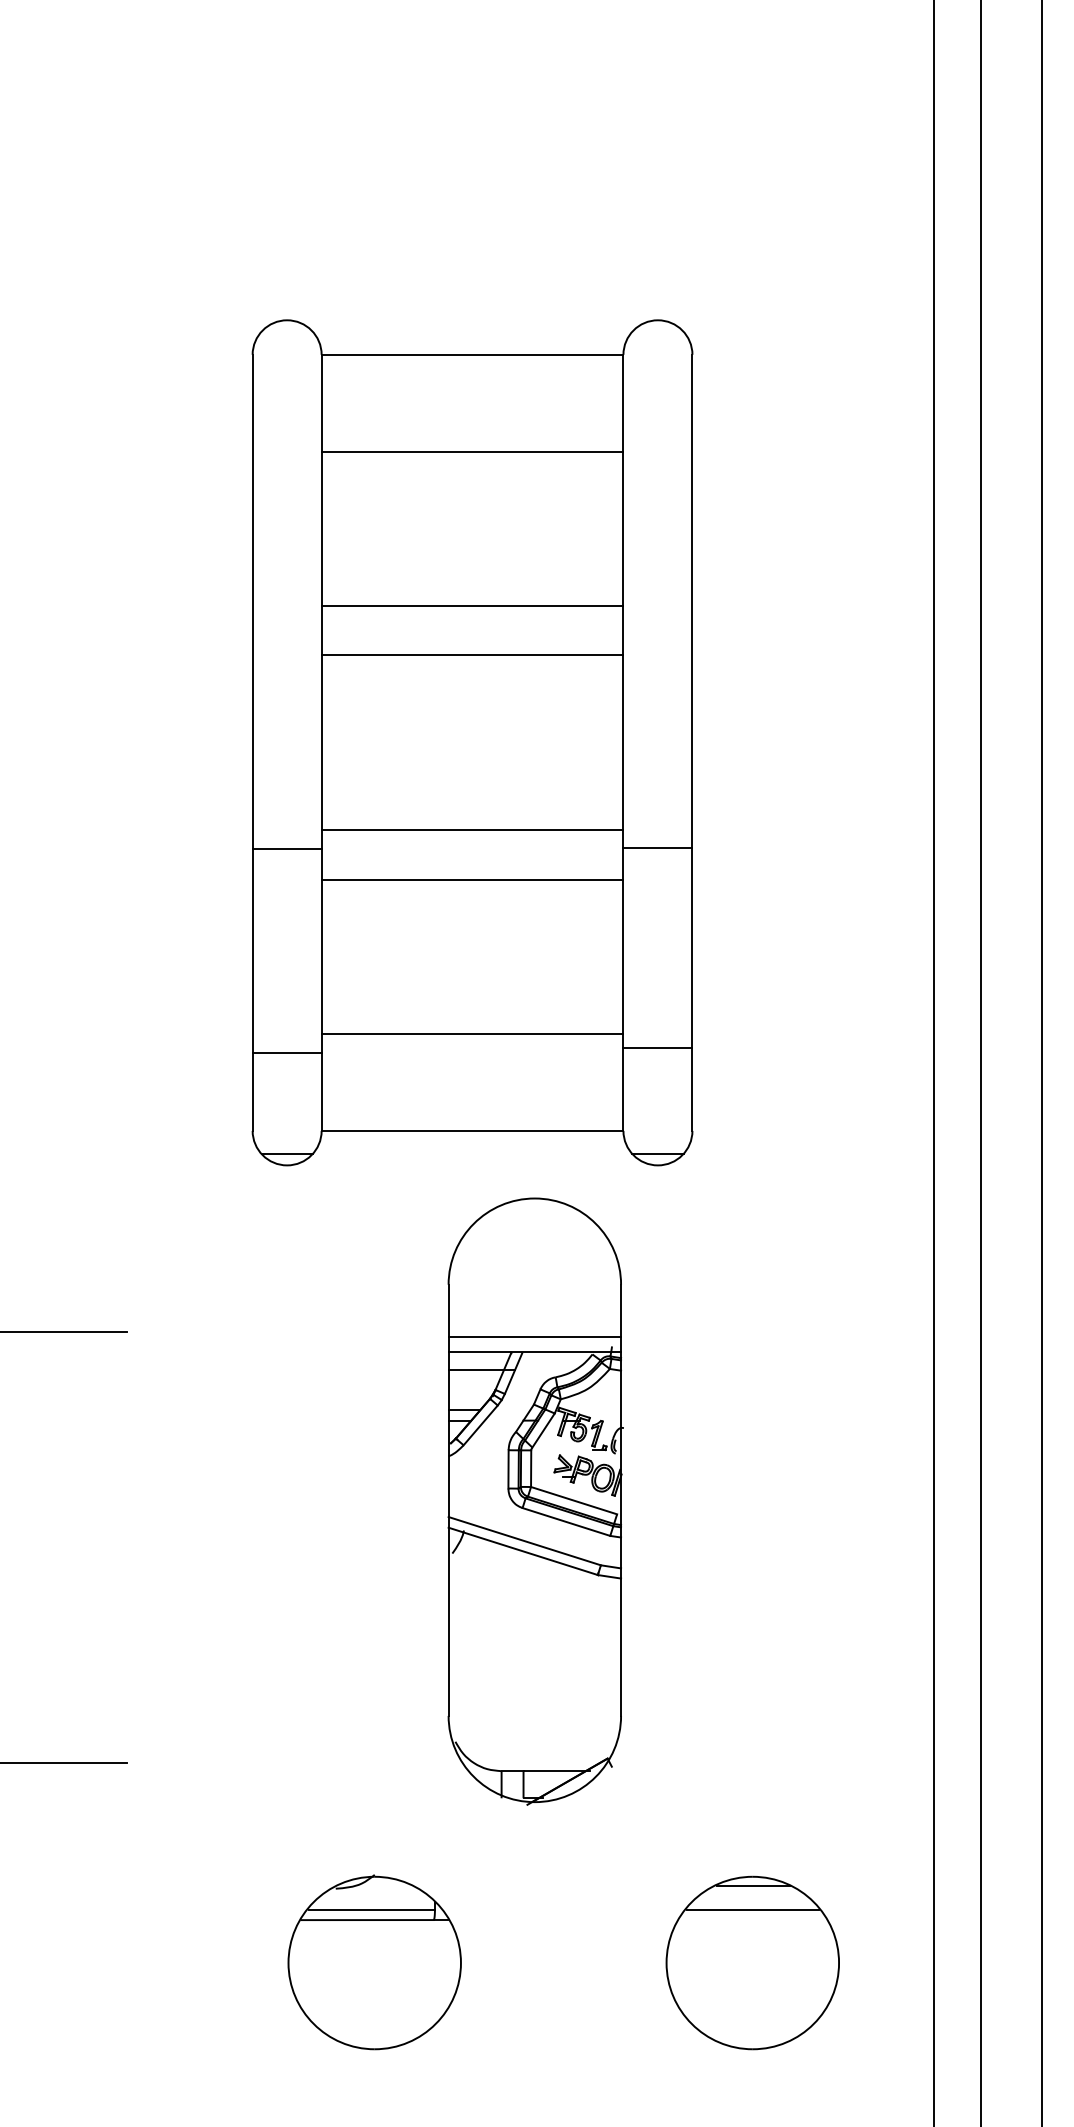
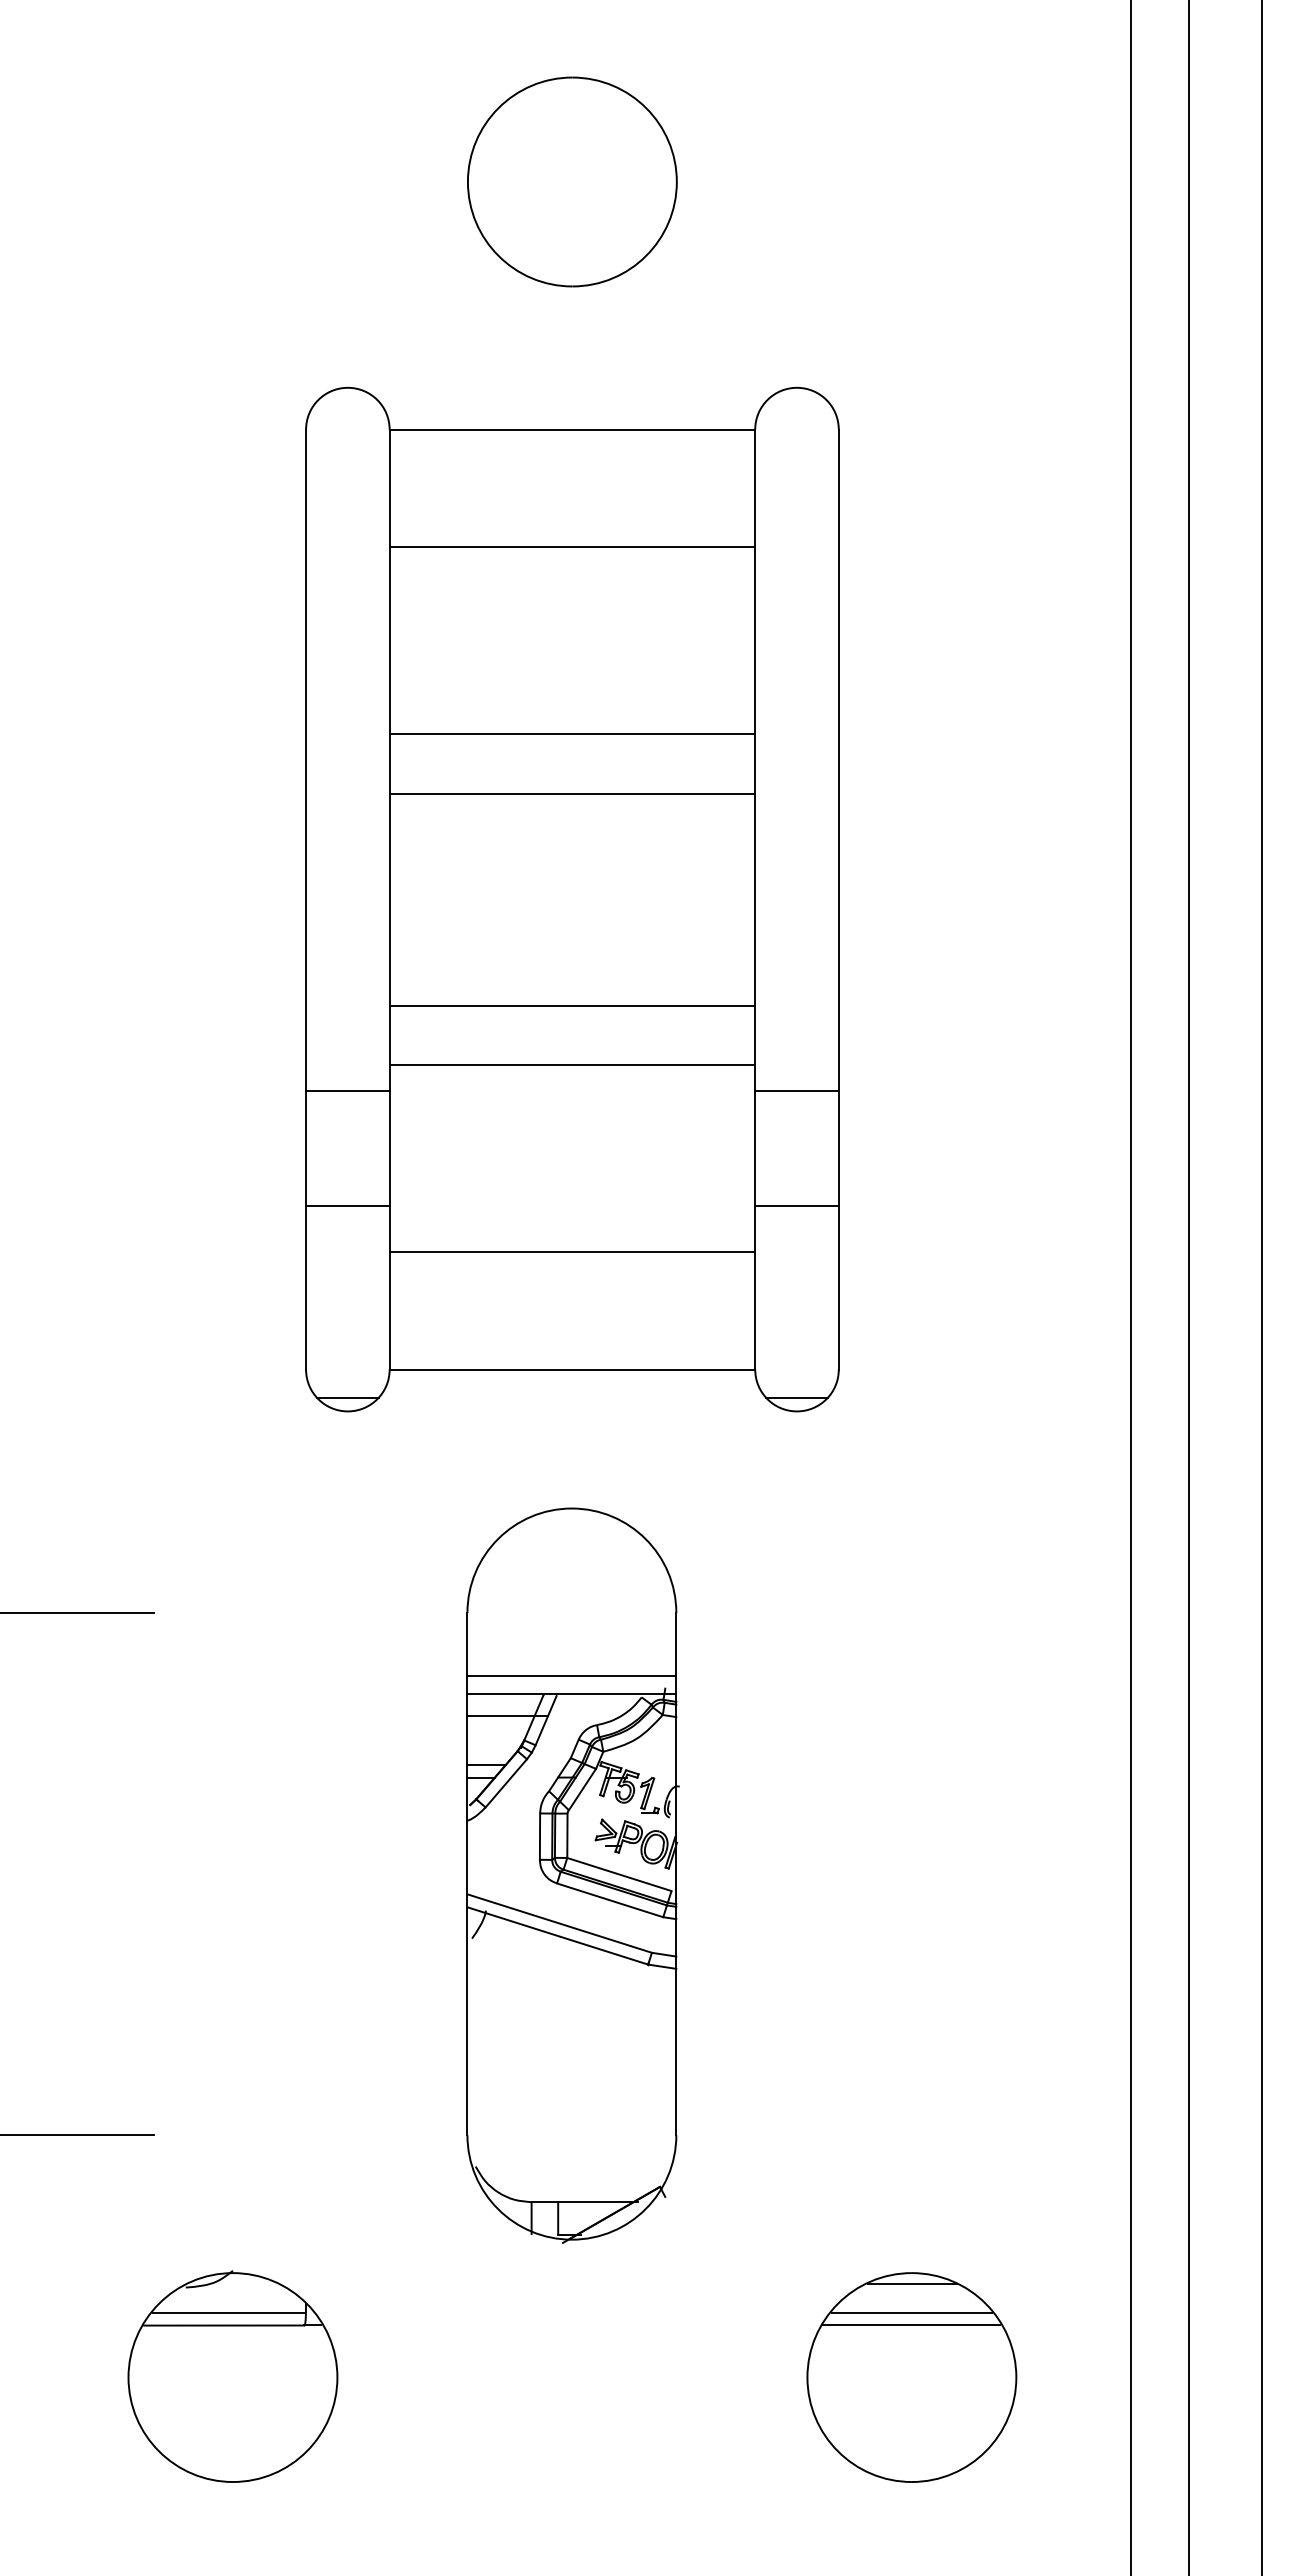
part: (472, 149) -> (572, 181), added
line: (657, 847) -> (796, 1090), moved
line: (286, 848) -> (347, 1090), moved
line: (657, 1047) -> (796, 1205), moved
line: (286, 1052) -> (347, 1205), moved
part: (535, 1501) -> (572, 1875), moved
line: (752, 1920) -> (911, 2325), added
part: (374, 1962) -> (232, 2376), moved

